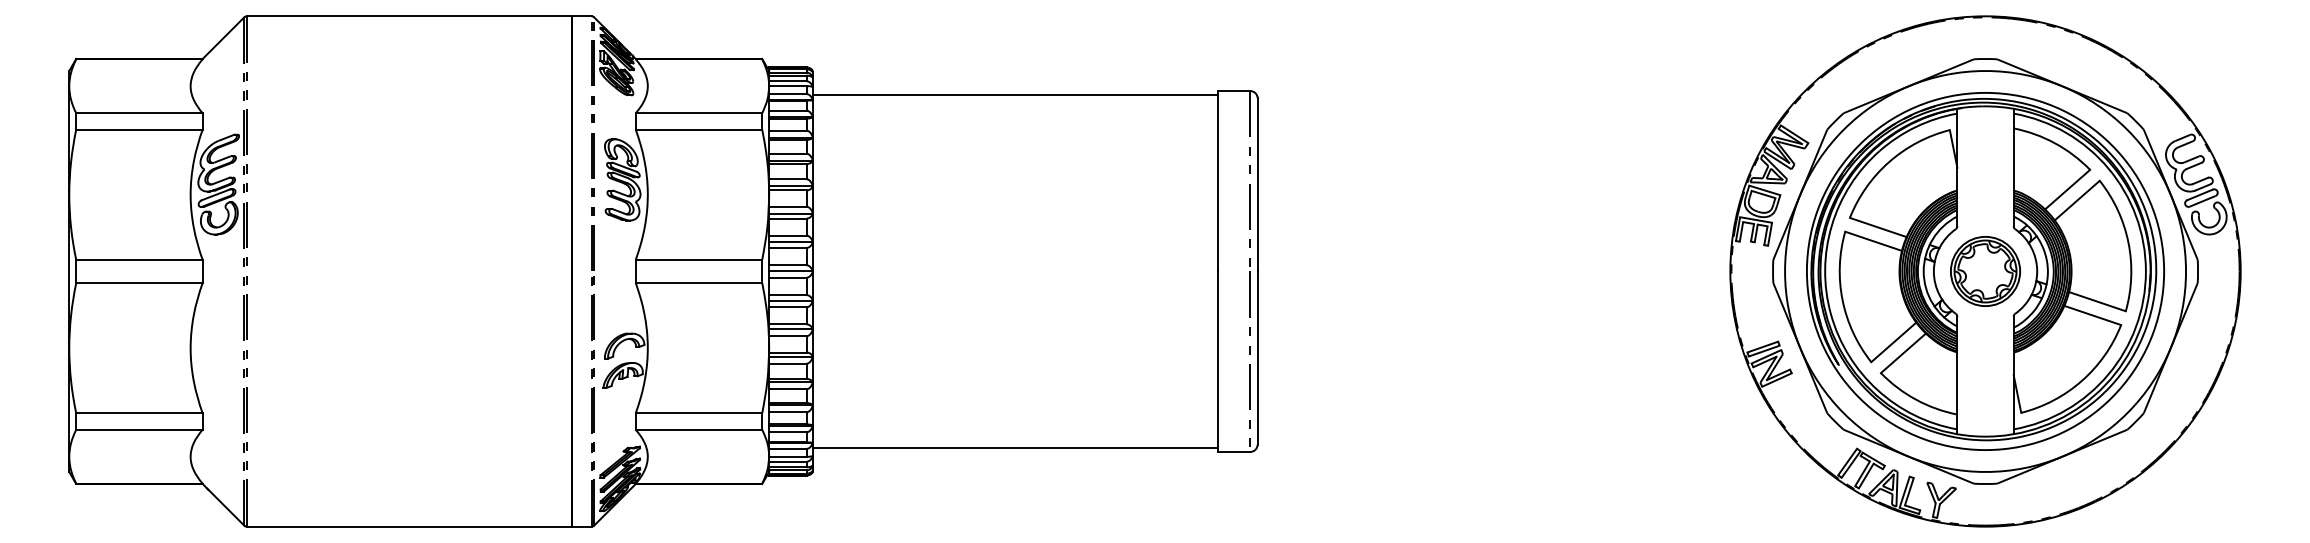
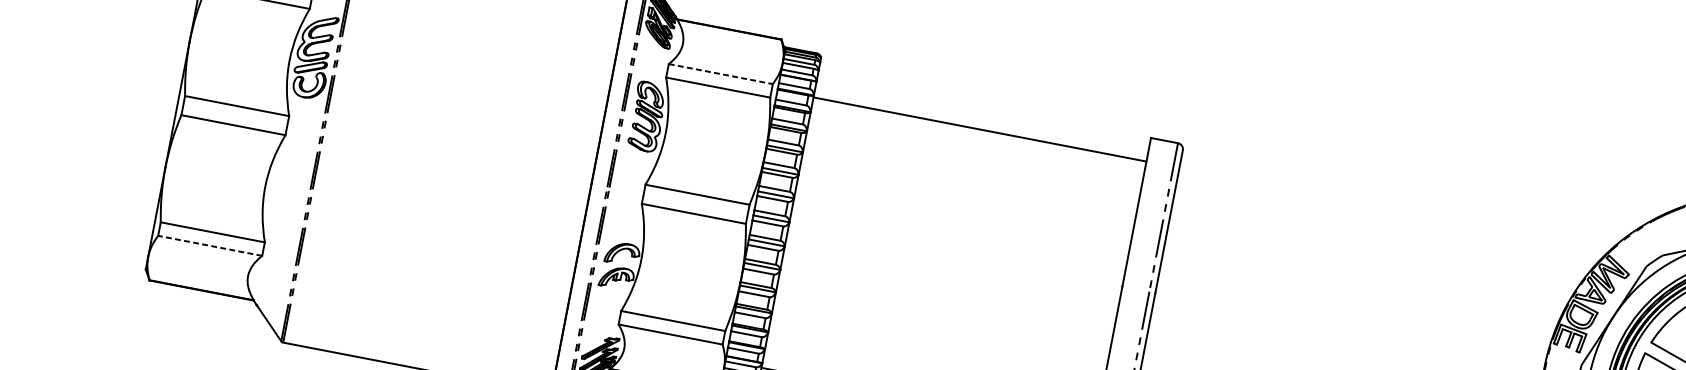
line: (1014, 94) -> (979, 129), moved
line: (699, 113) -> (721, 74), solid -> dashed
line: (138, 429) -> (209, 245), solid -> dashed

